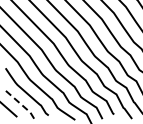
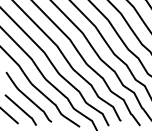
line: (21, 104) -> (23, 110), dashed -> solid

